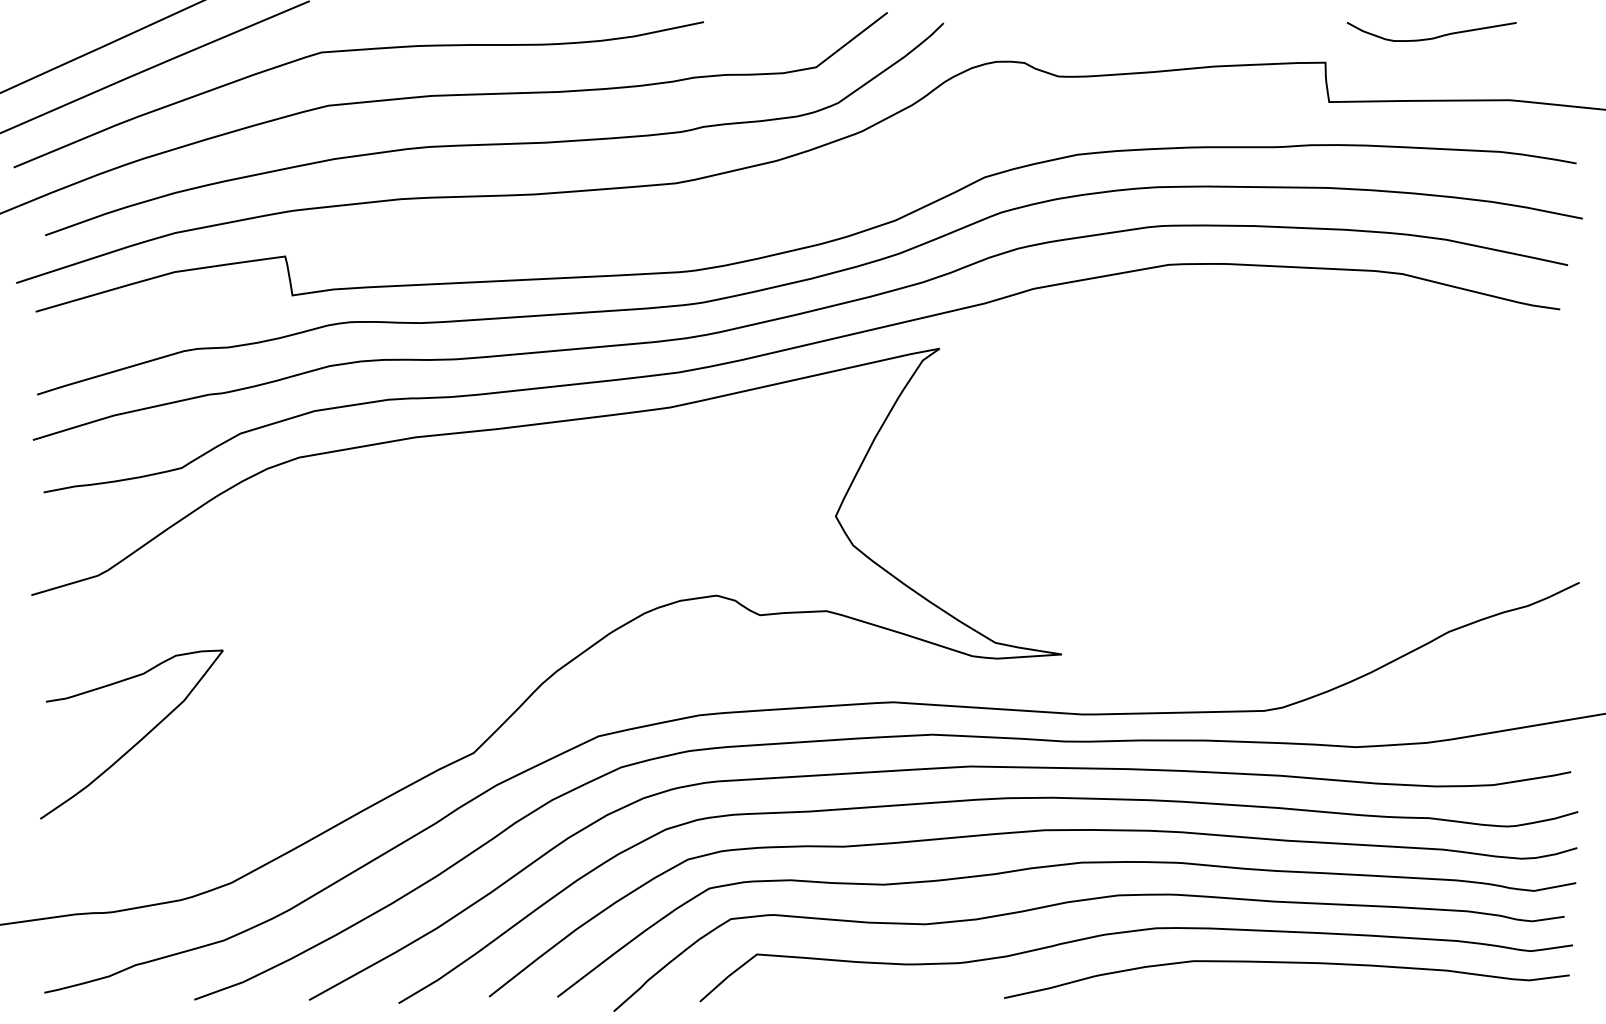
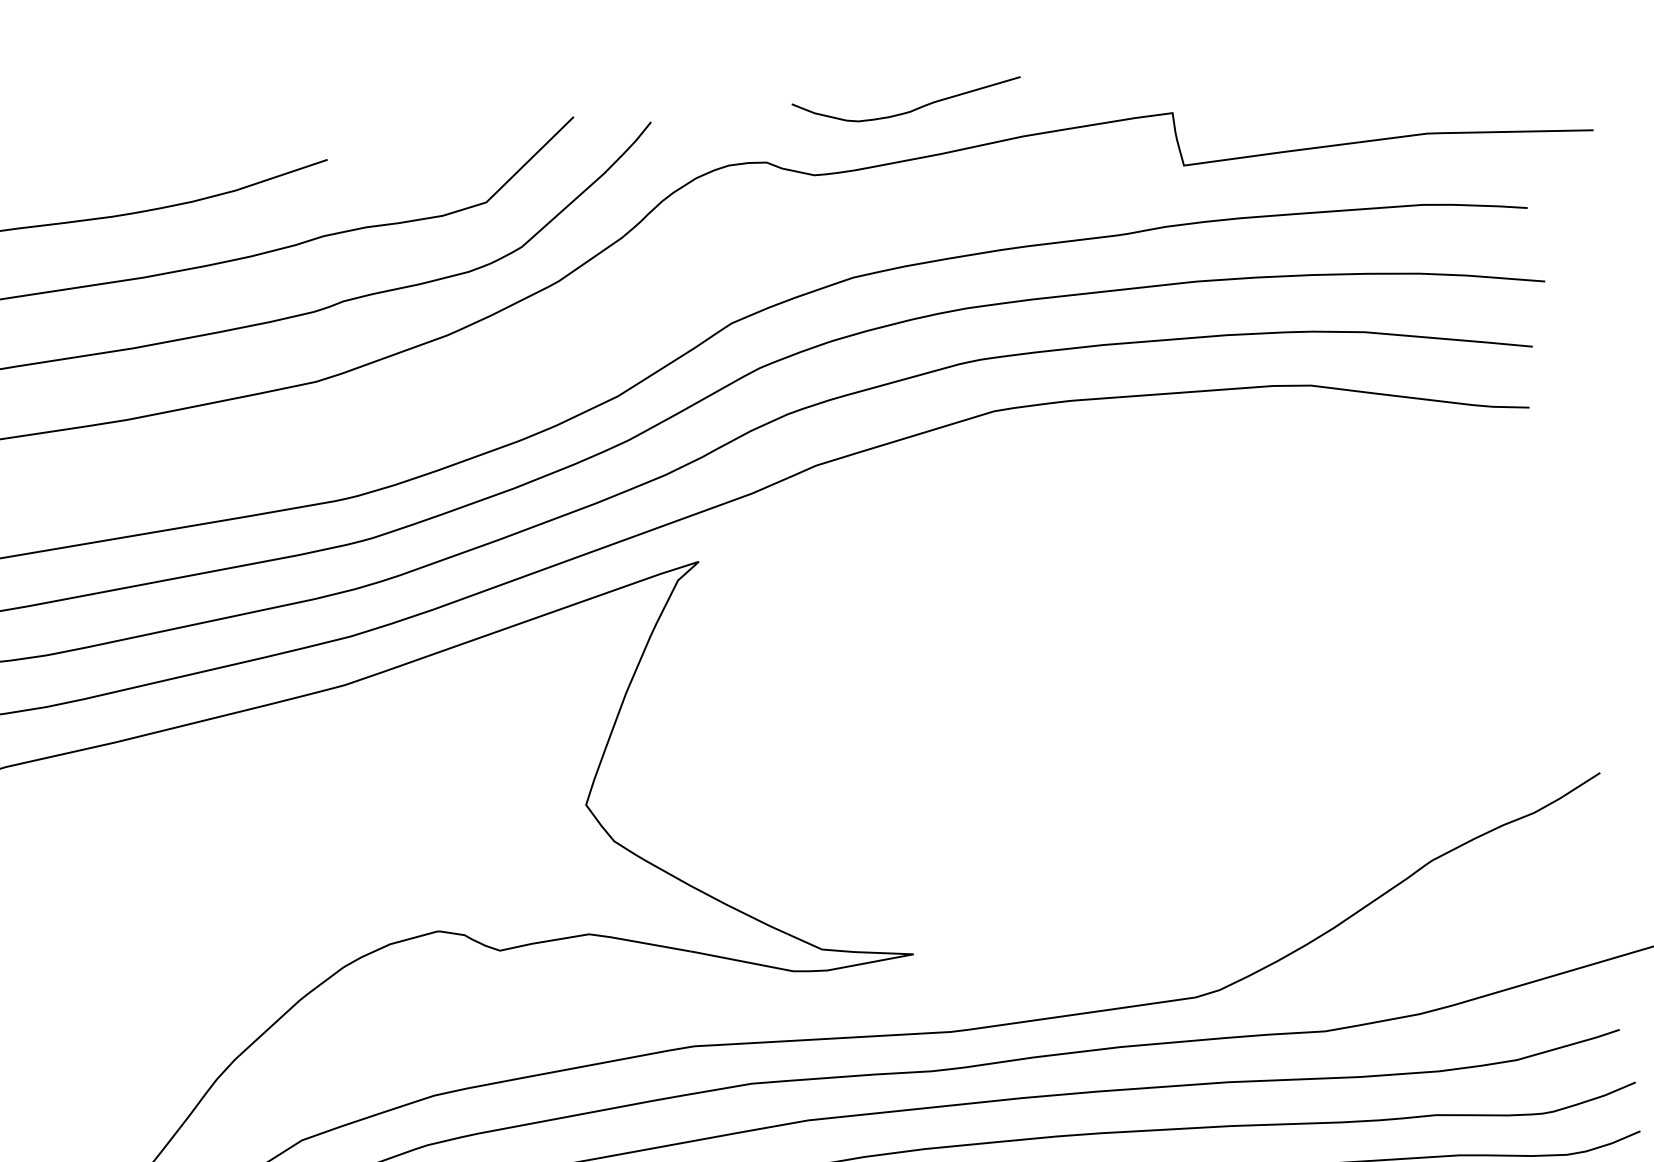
curve: (1431, 37) -> (908, 110), moved

